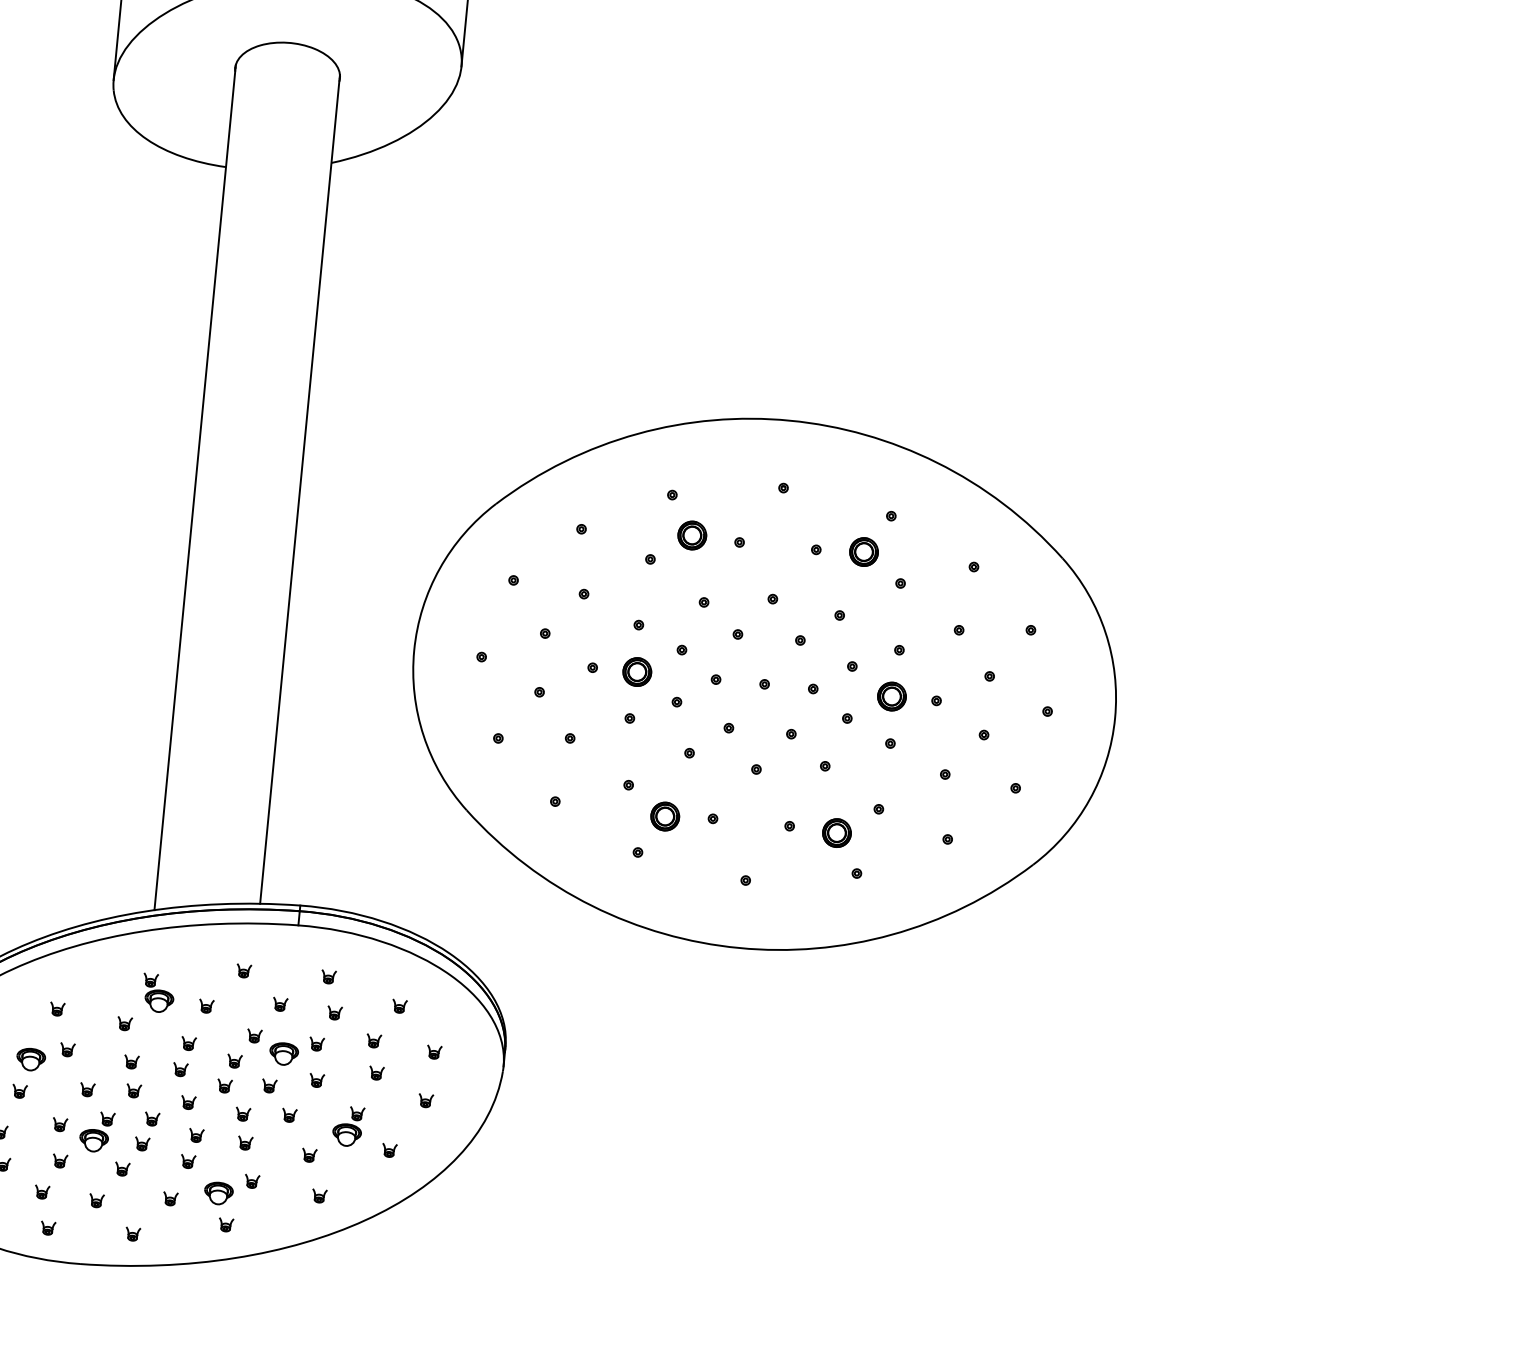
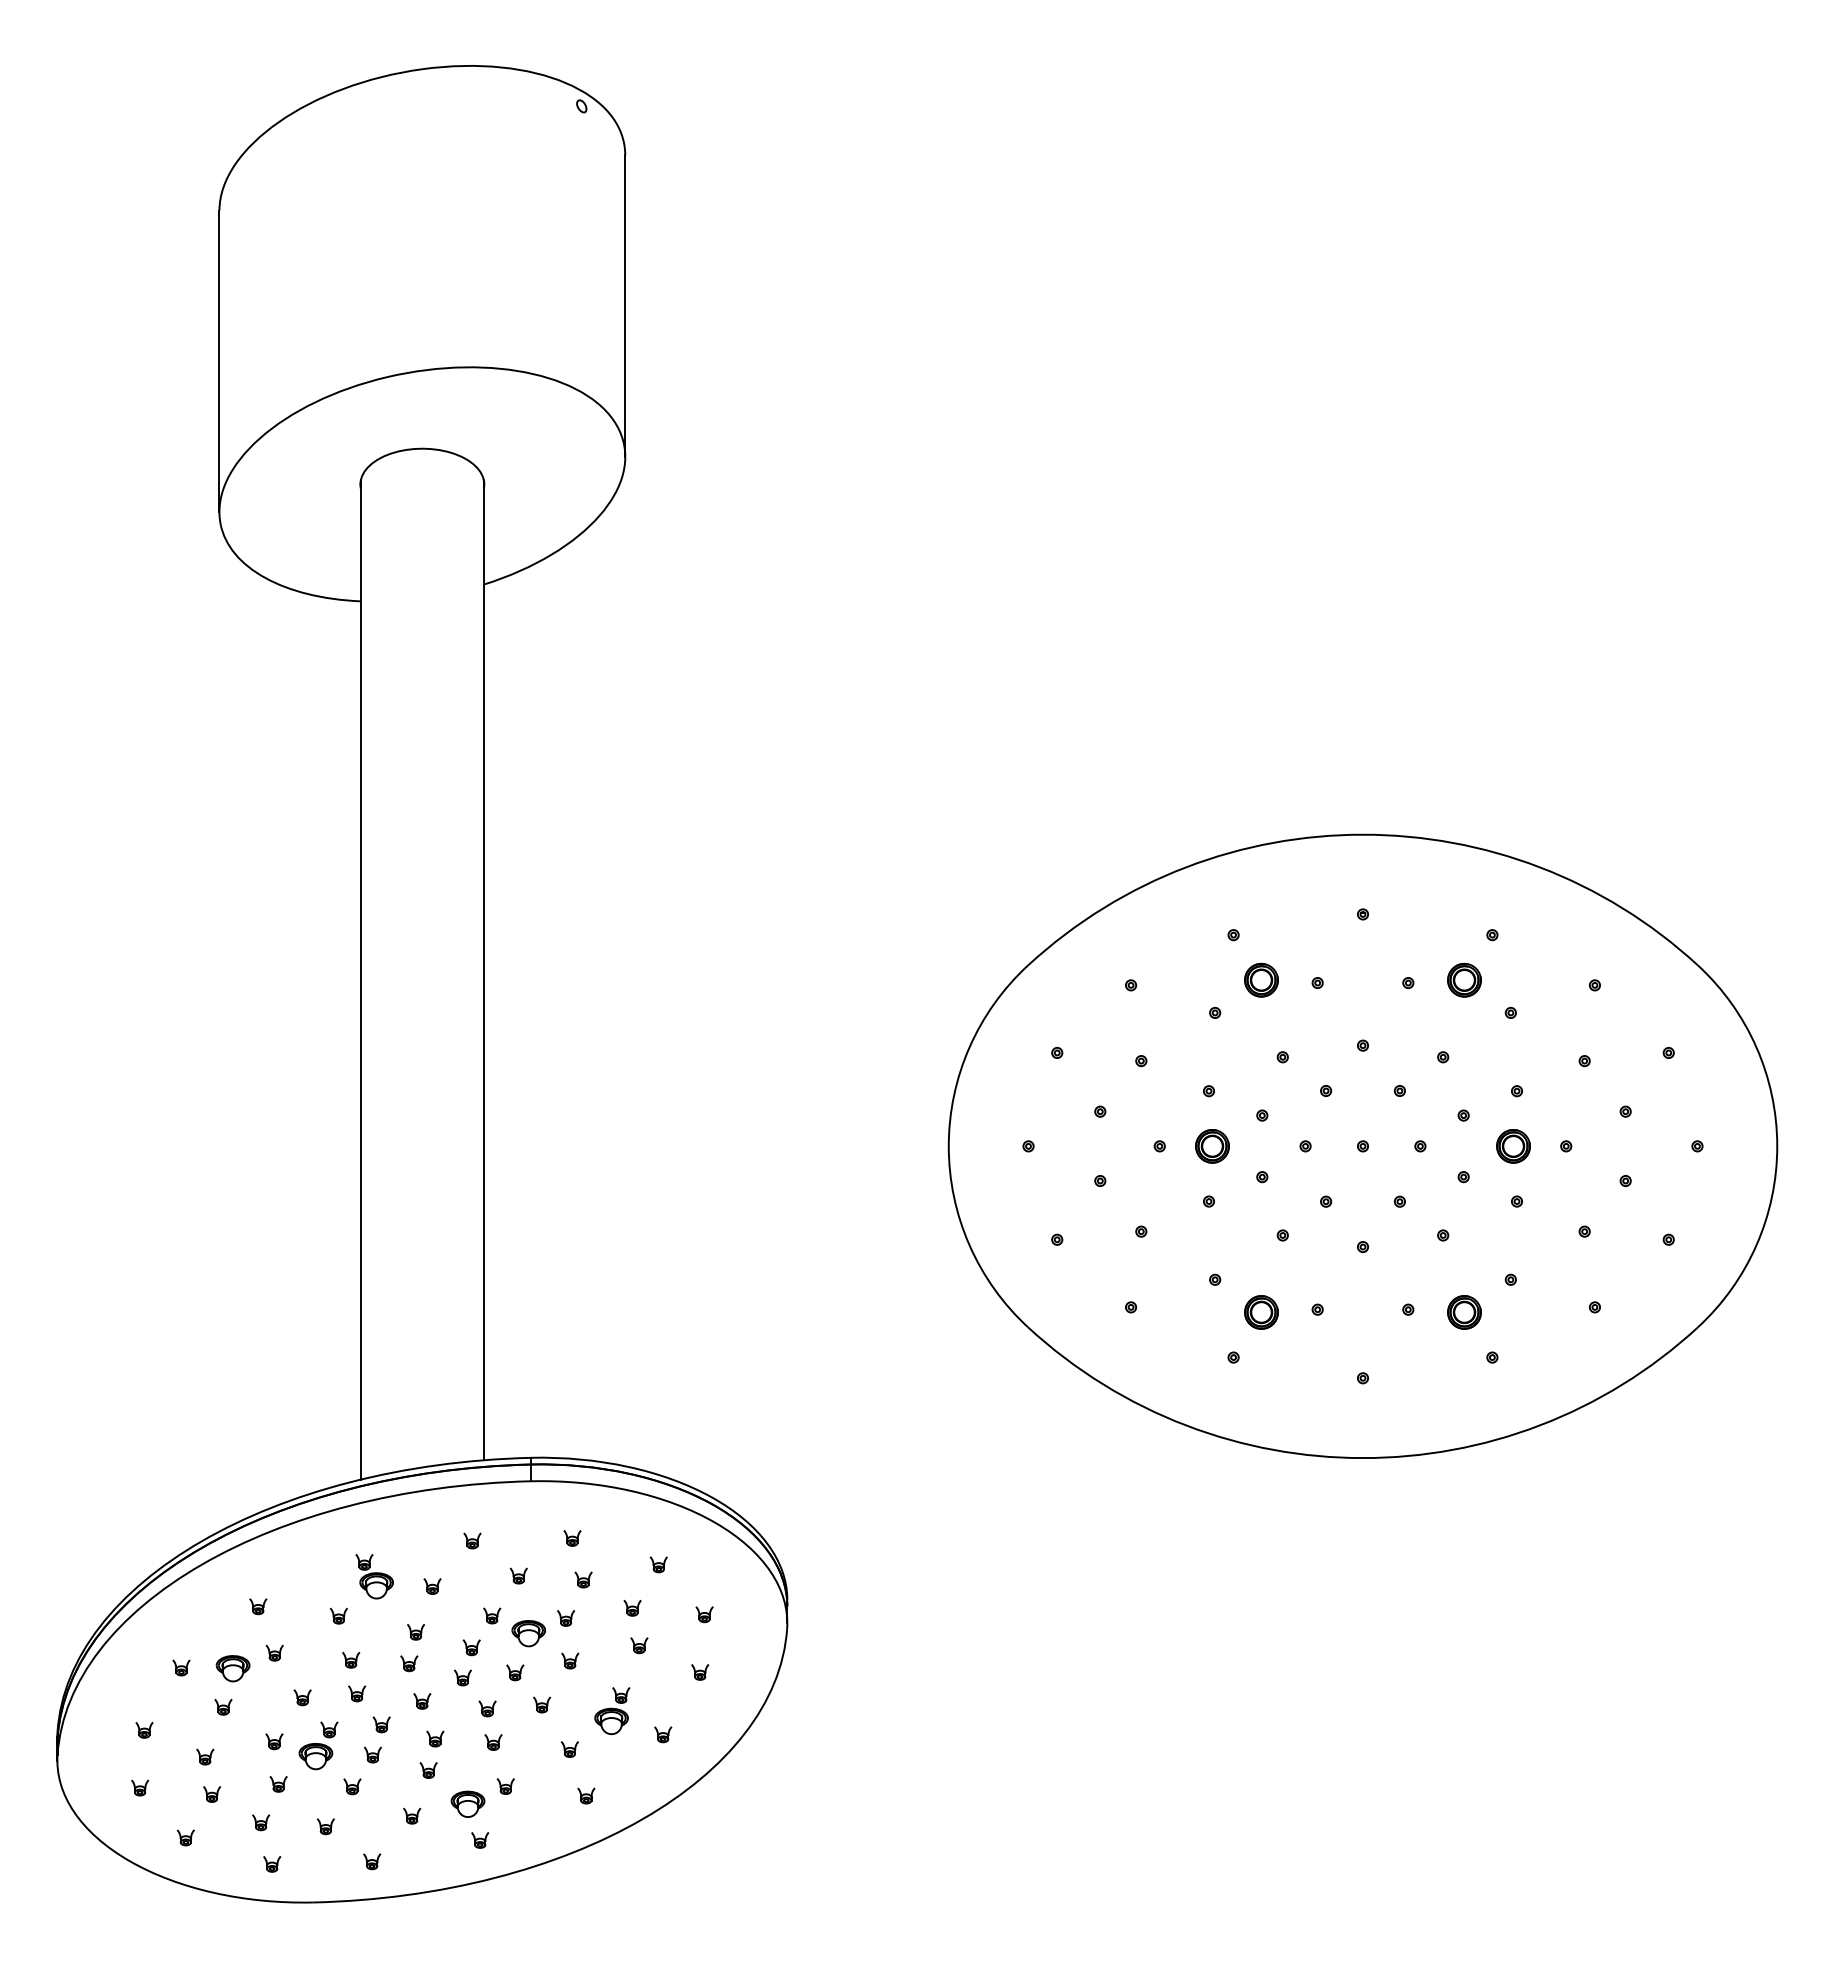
part: (764, 683) -> (1362, 1145), moved

